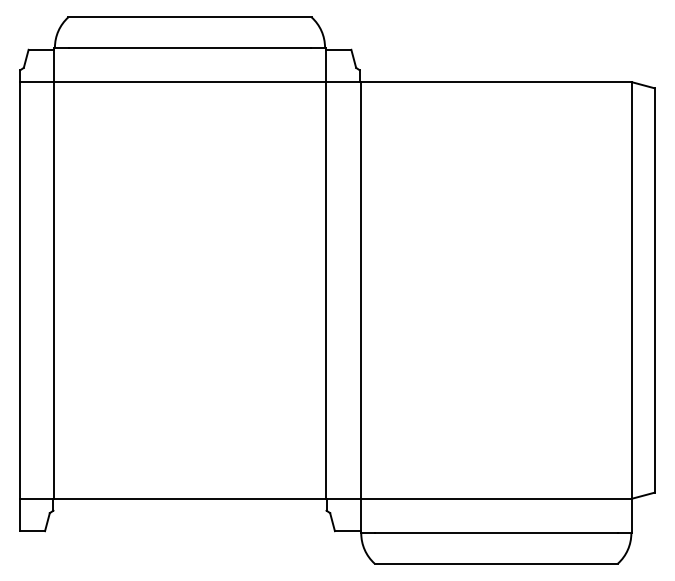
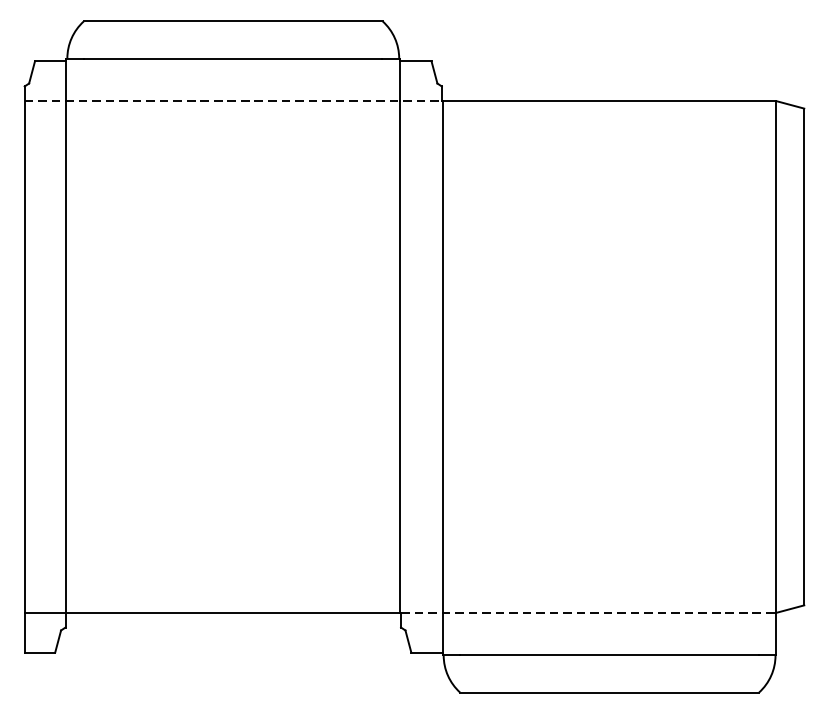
line: (190, 82) -> (233, 101), solid -> dashed
line: (479, 498) -> (588, 612), solid -> dashed

